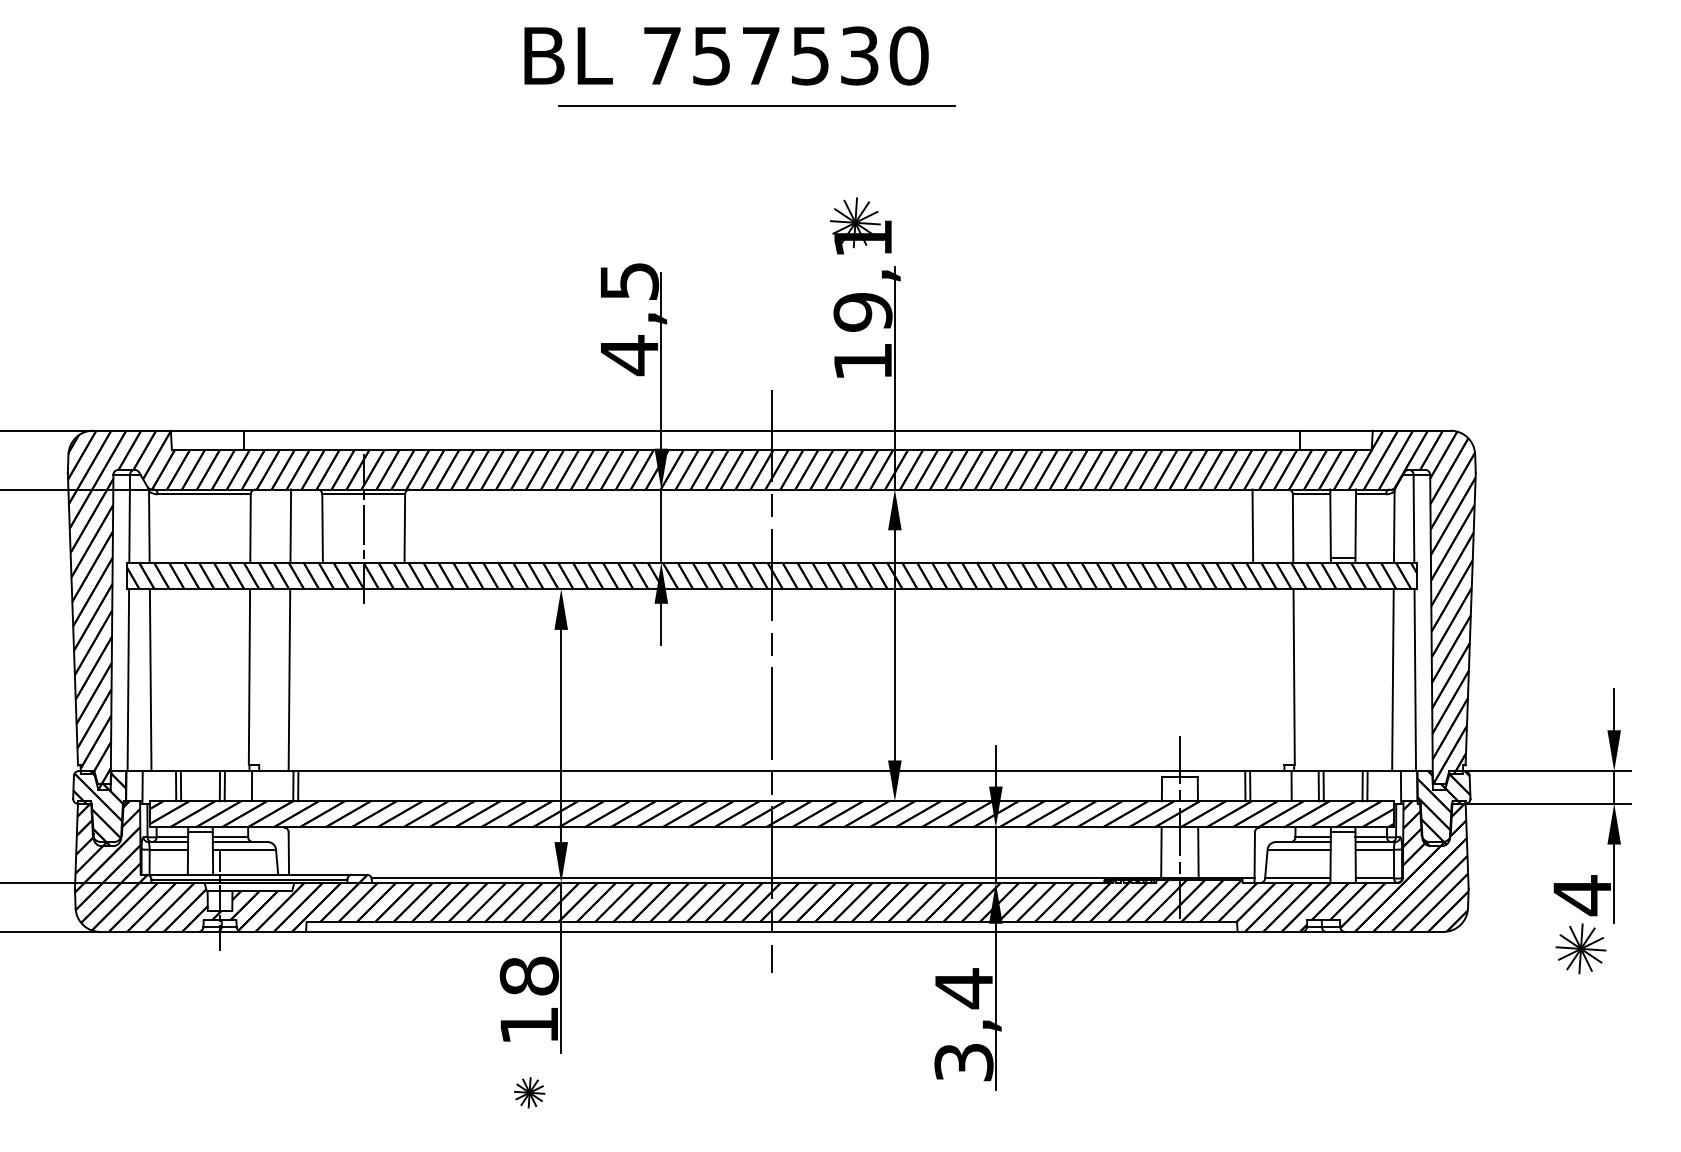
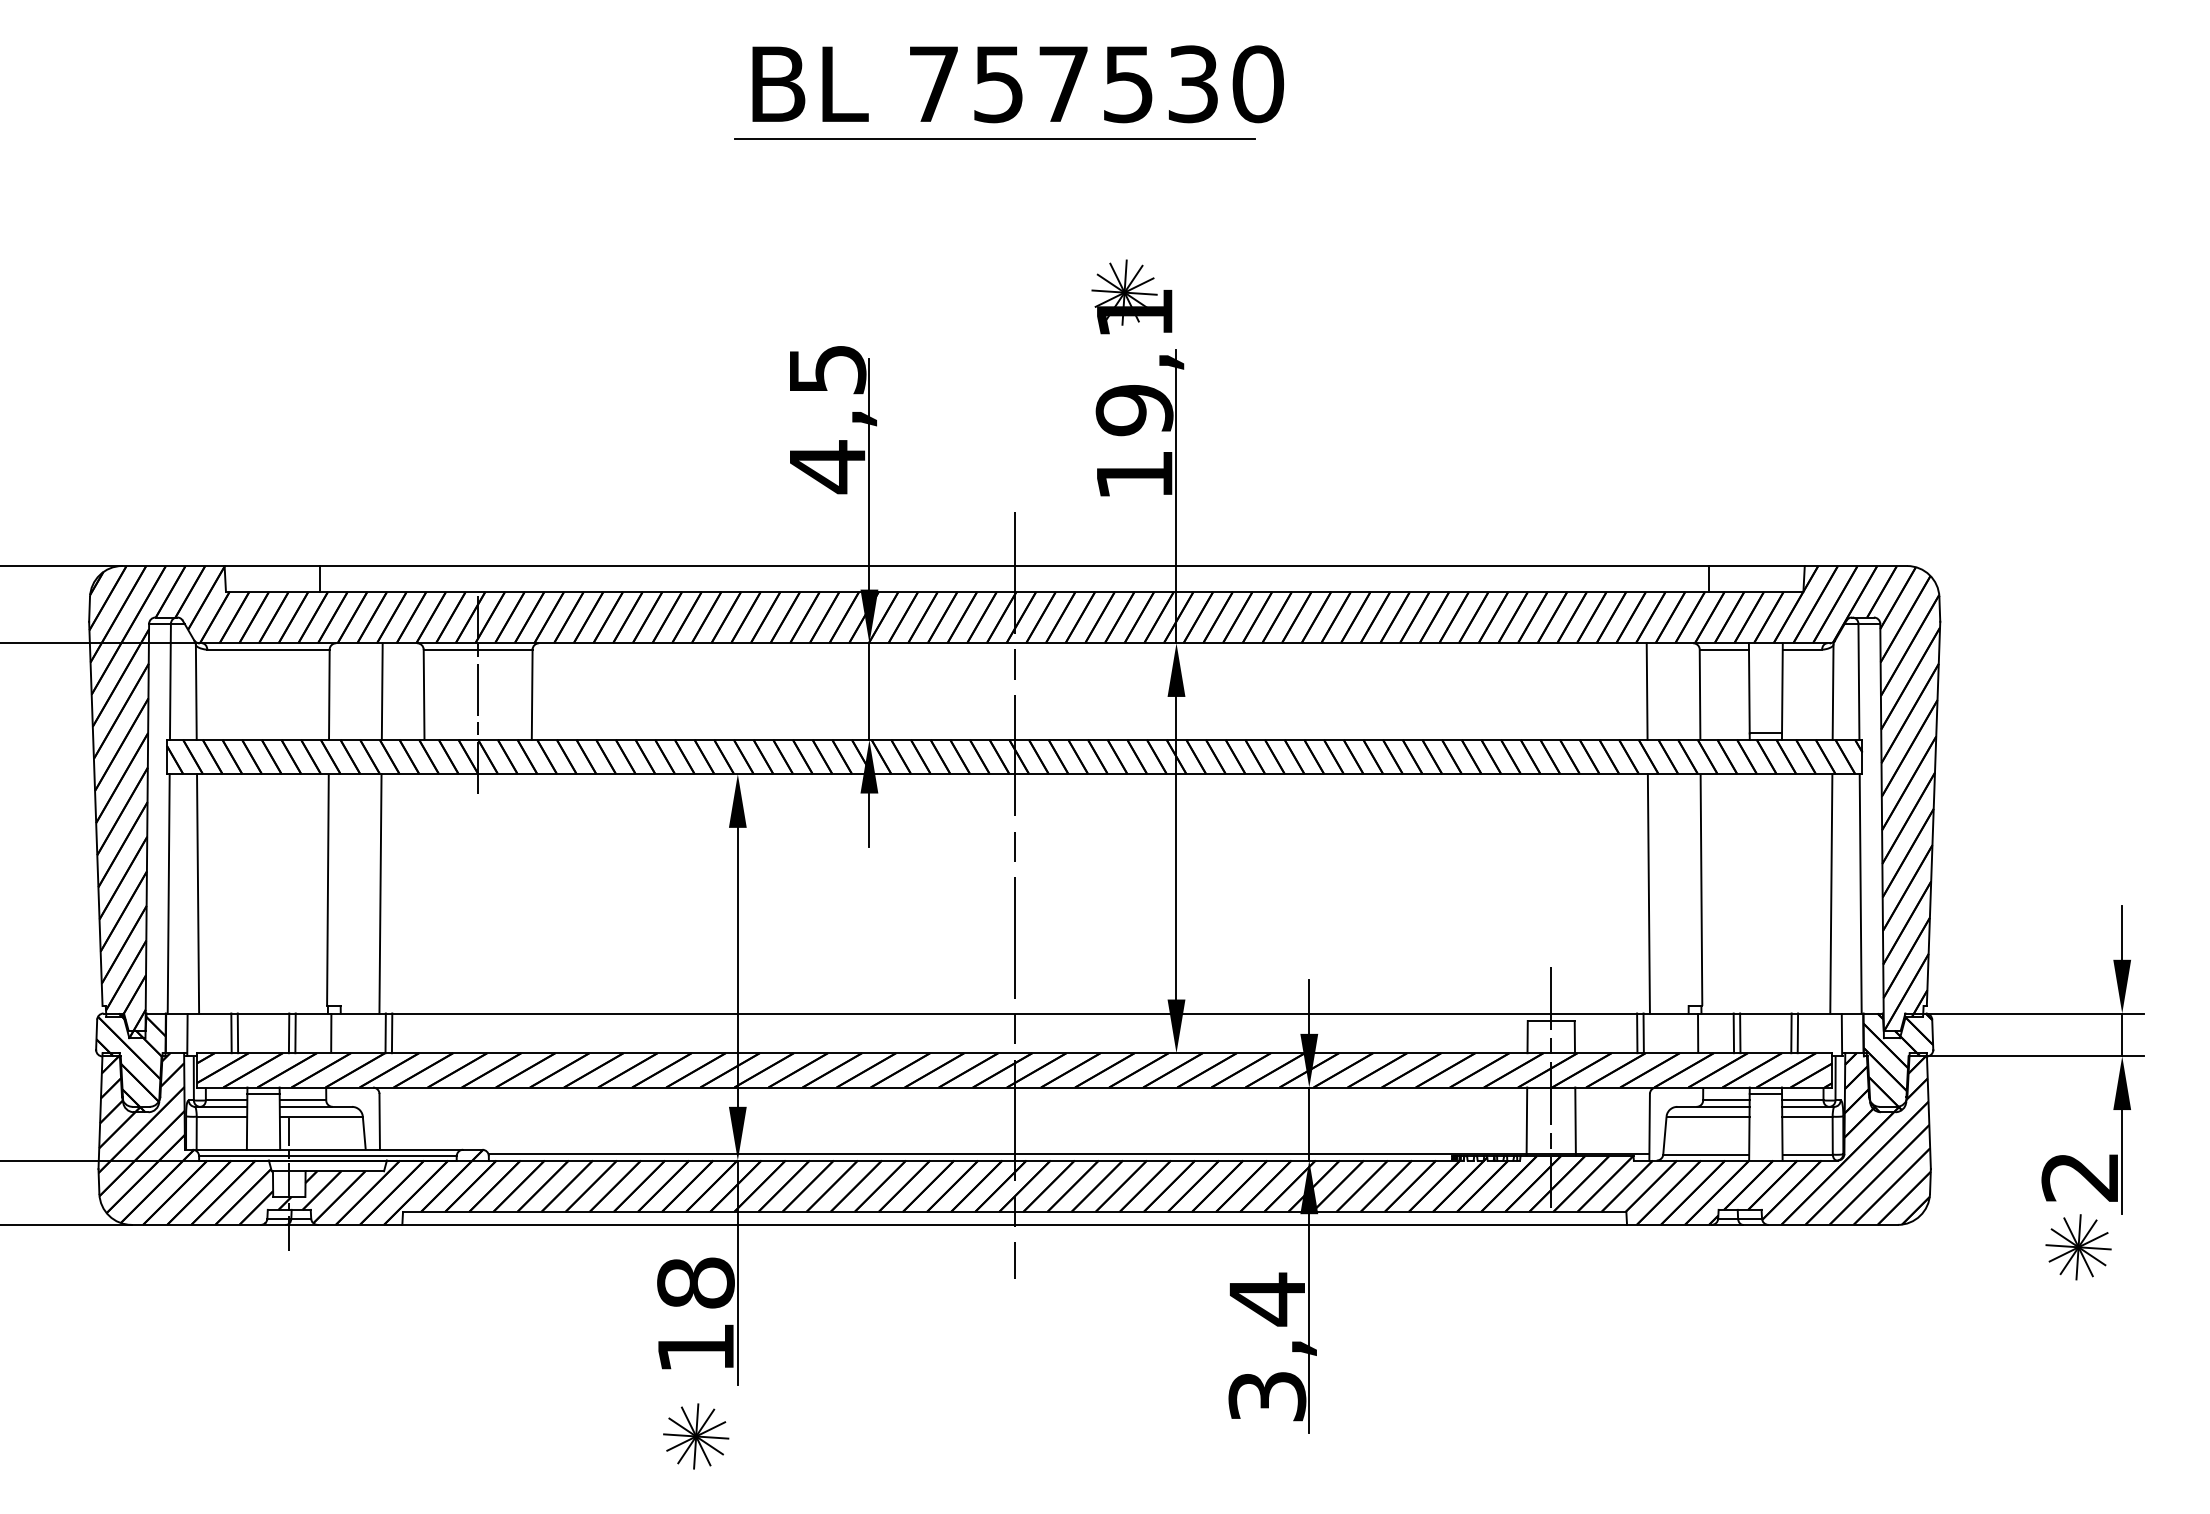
text: (726, 56) -> (1017, 84), moved
line: (1253, 679) -> (1648, 893), added
text: (1581, 895) -> (2079, 1177), 4 -> 2
part: (529, 1092) -> (696, 1436), size x1.67

